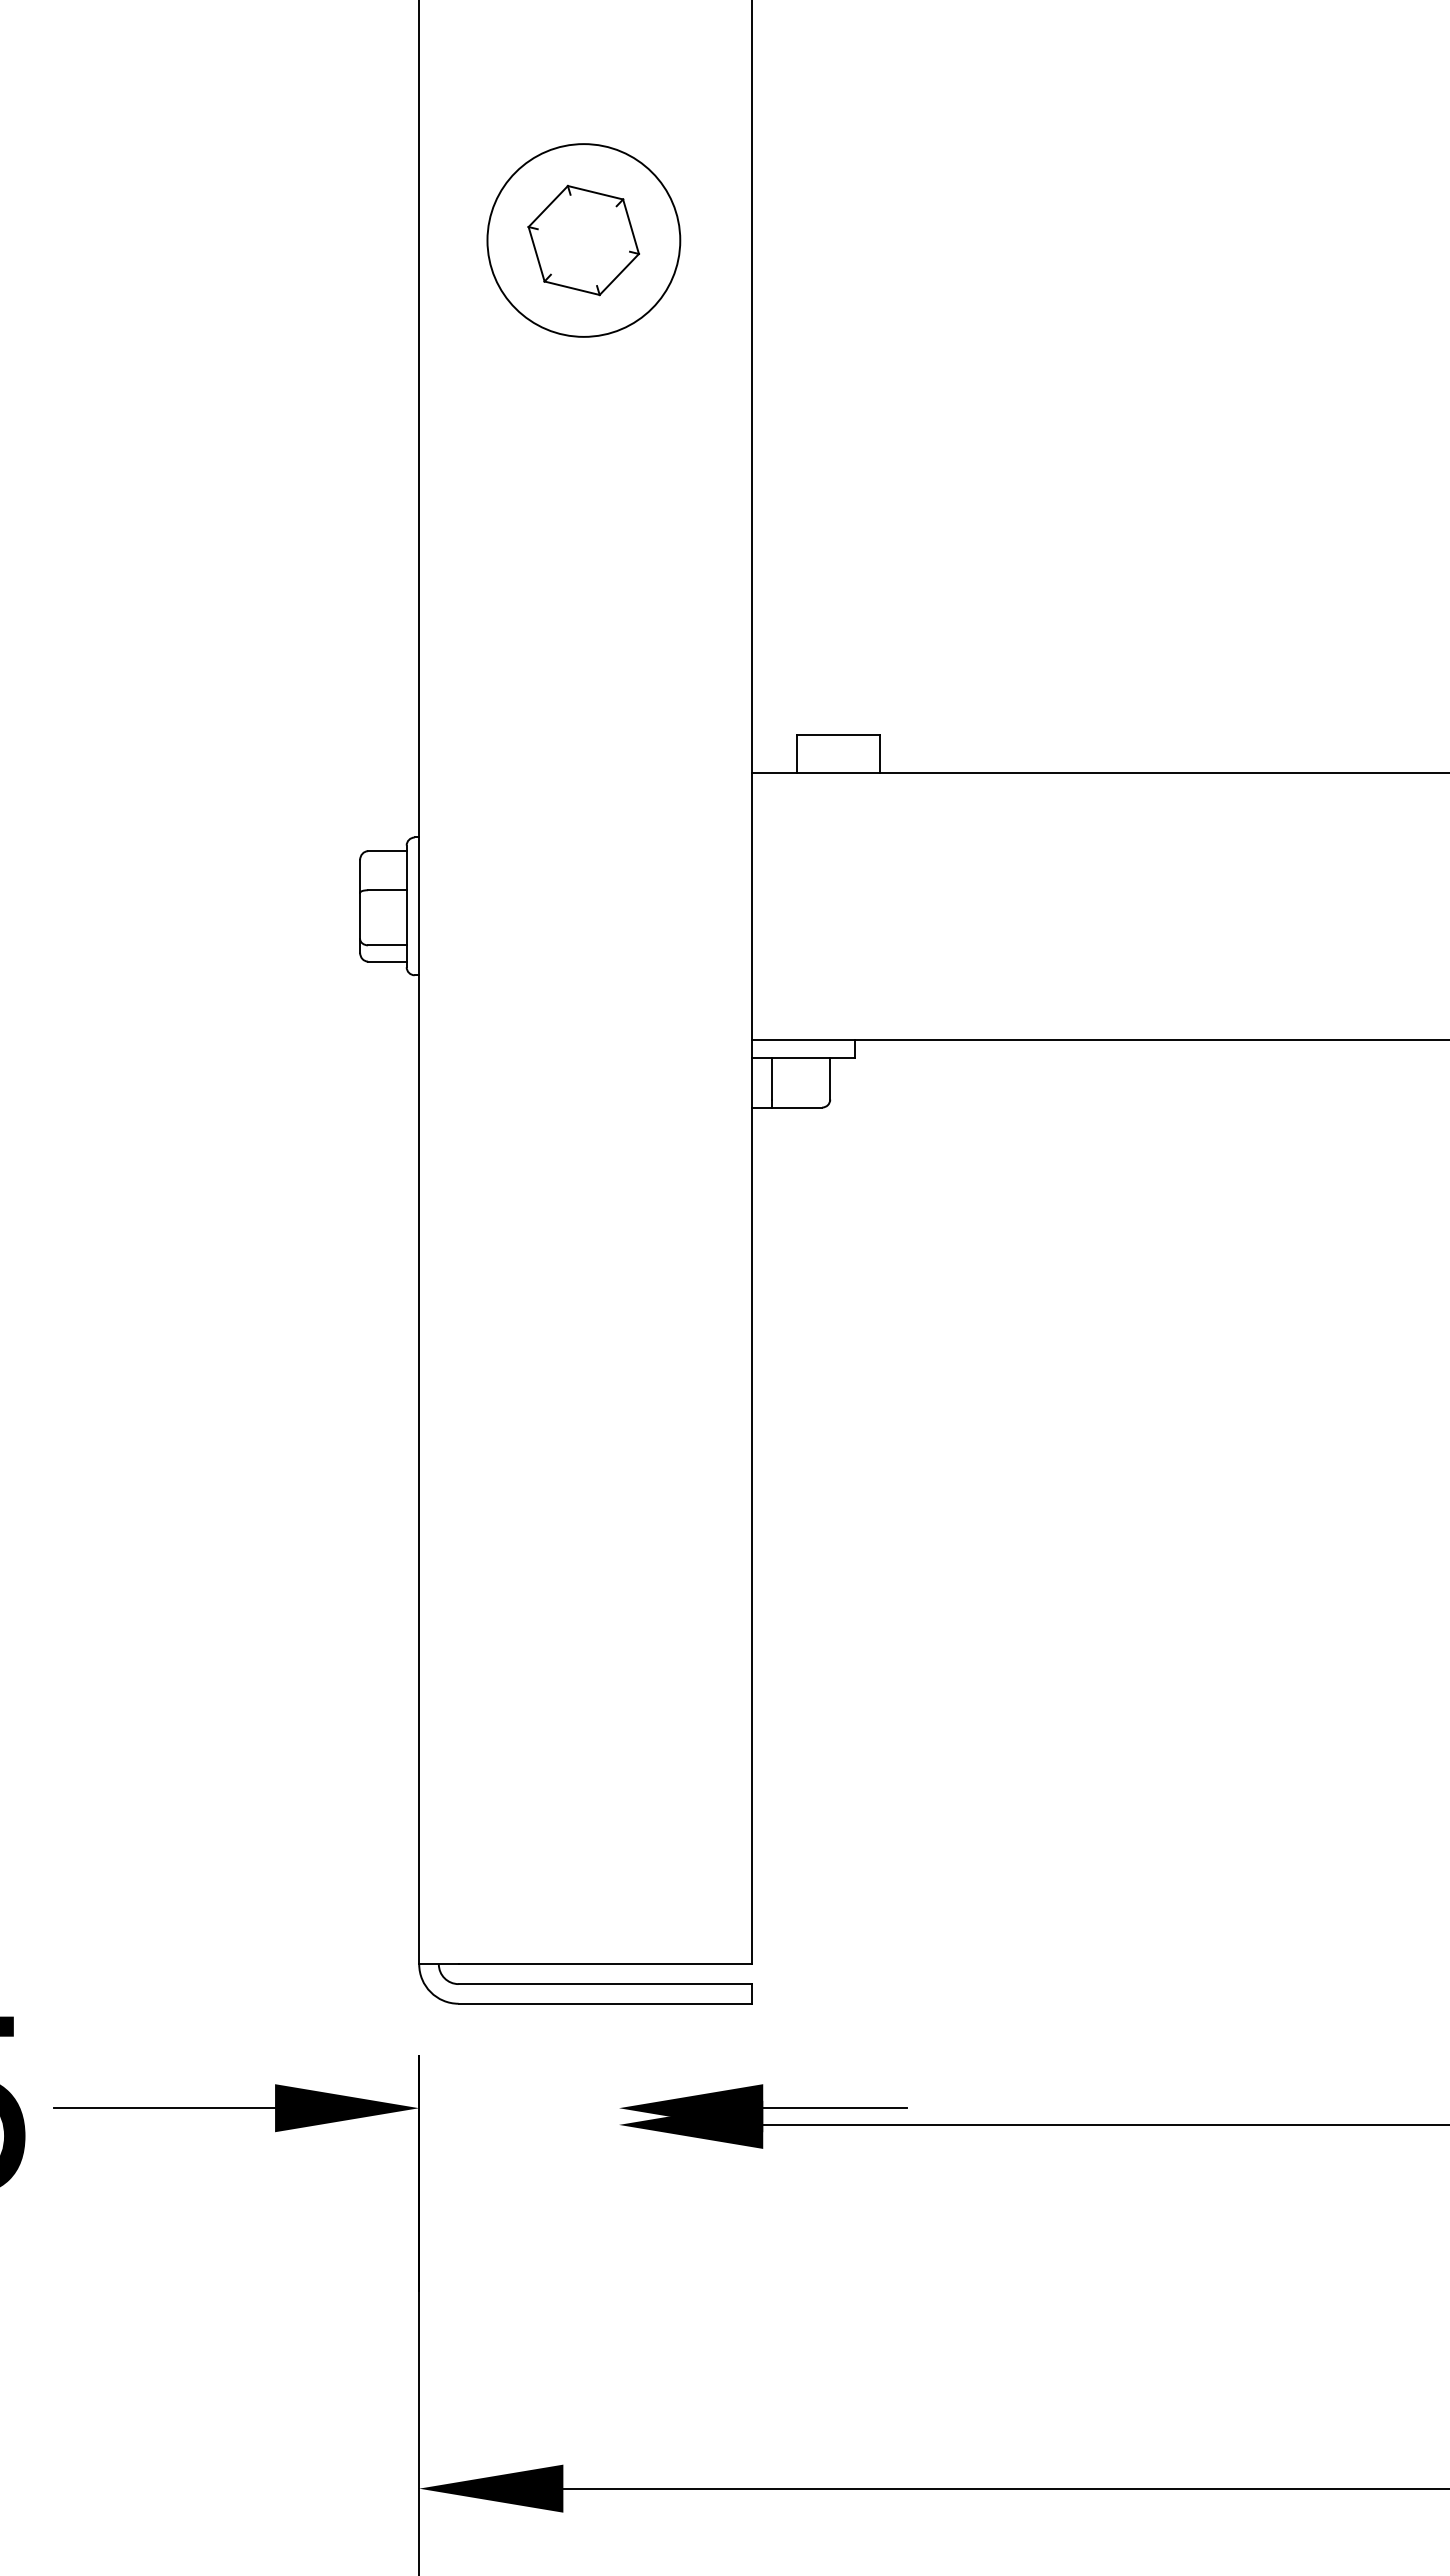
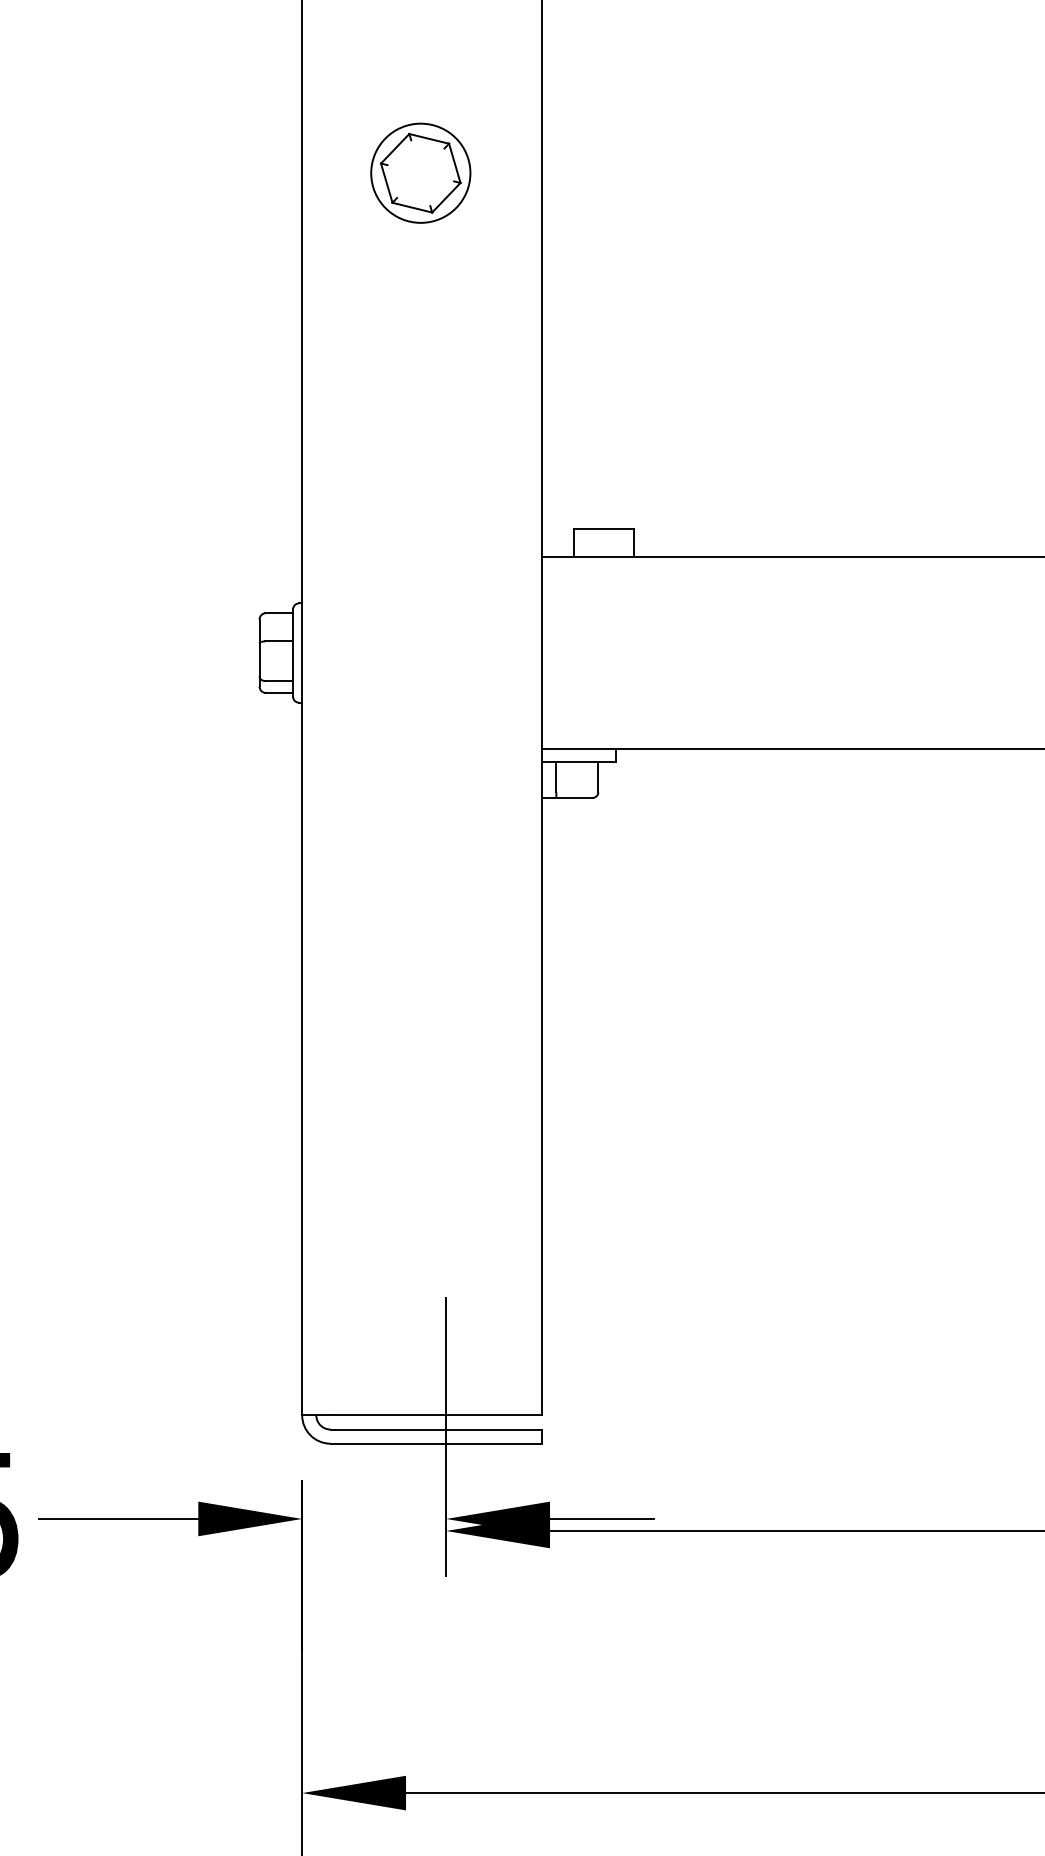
circle: (583, 240) -> (420, 173), size x0.71
line: (619, 1993) -> (446, 1436), added

